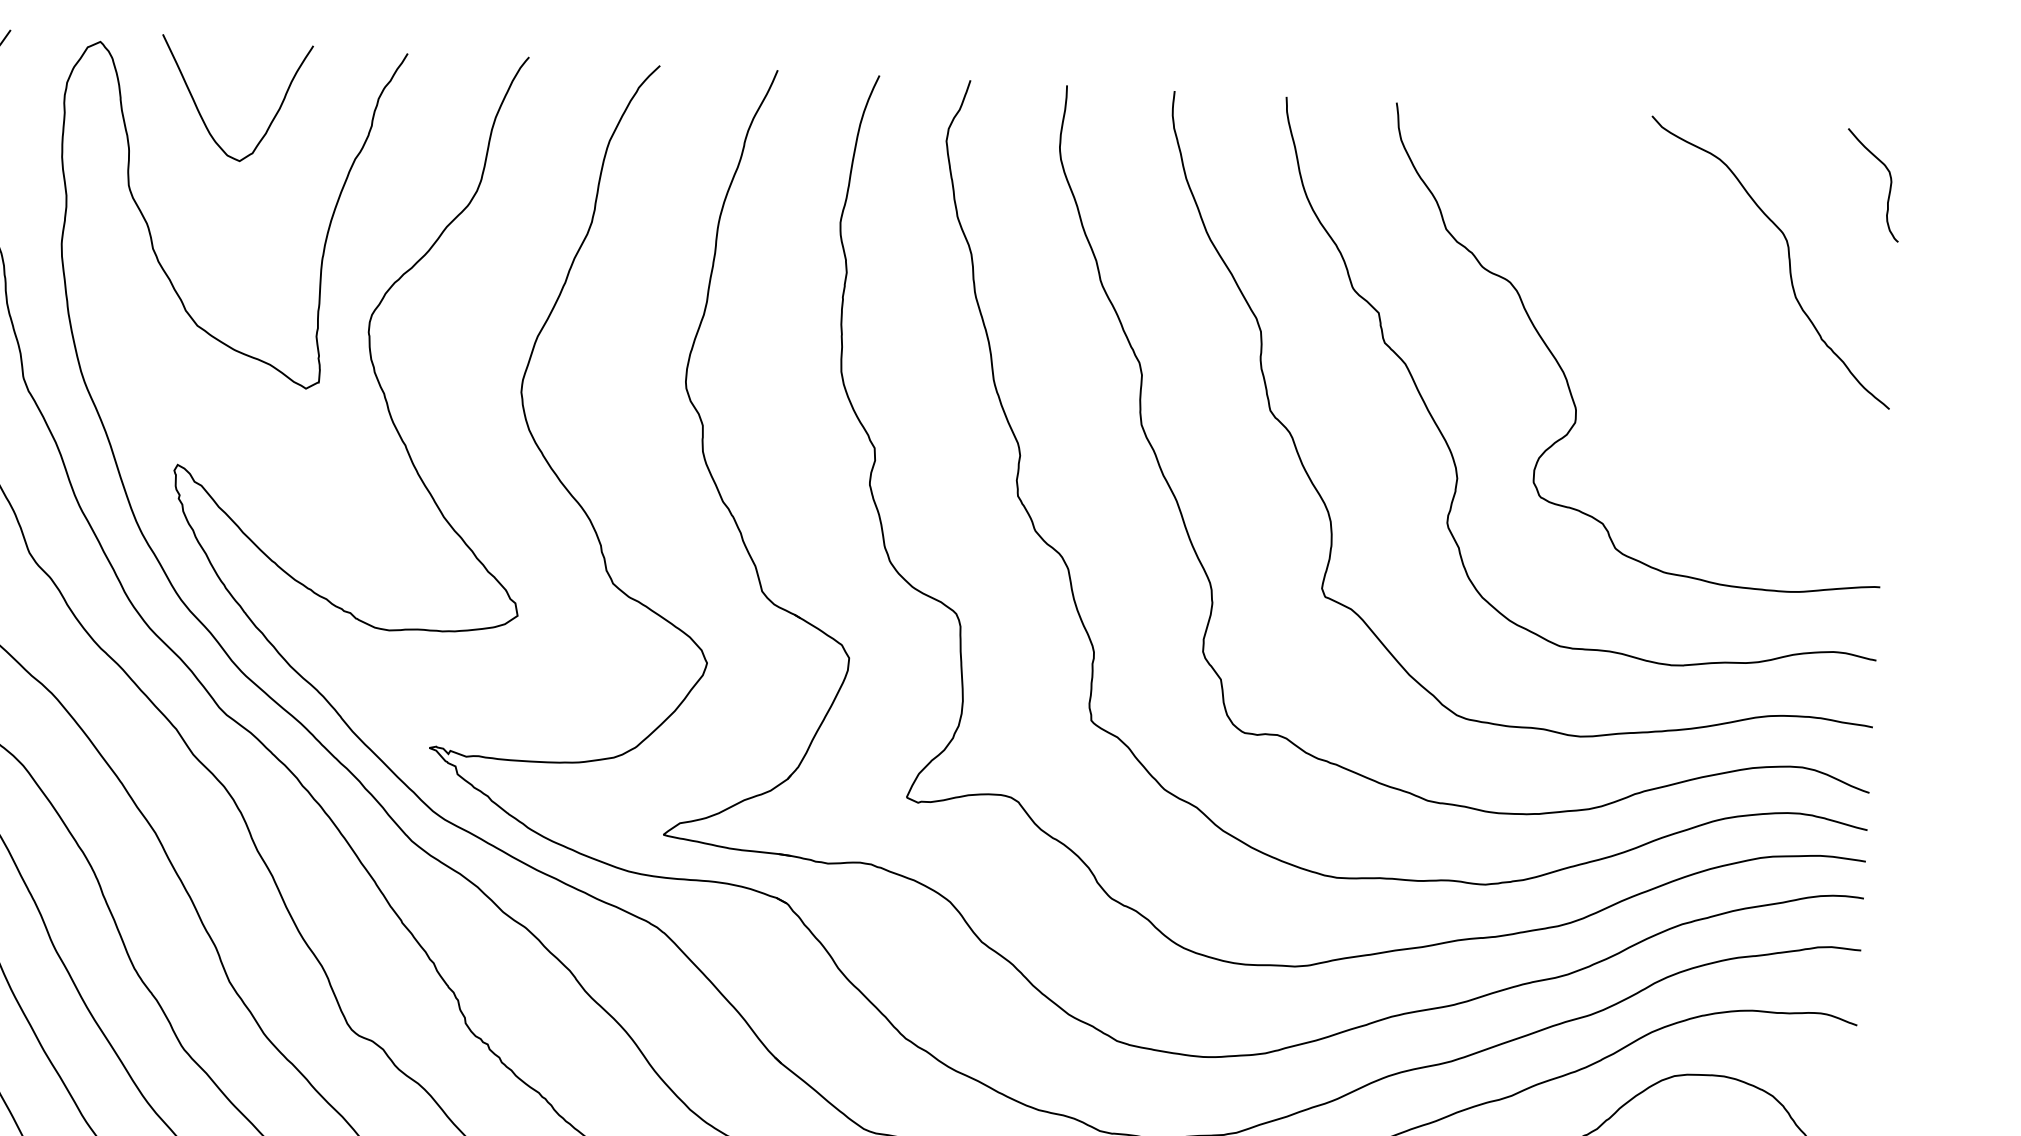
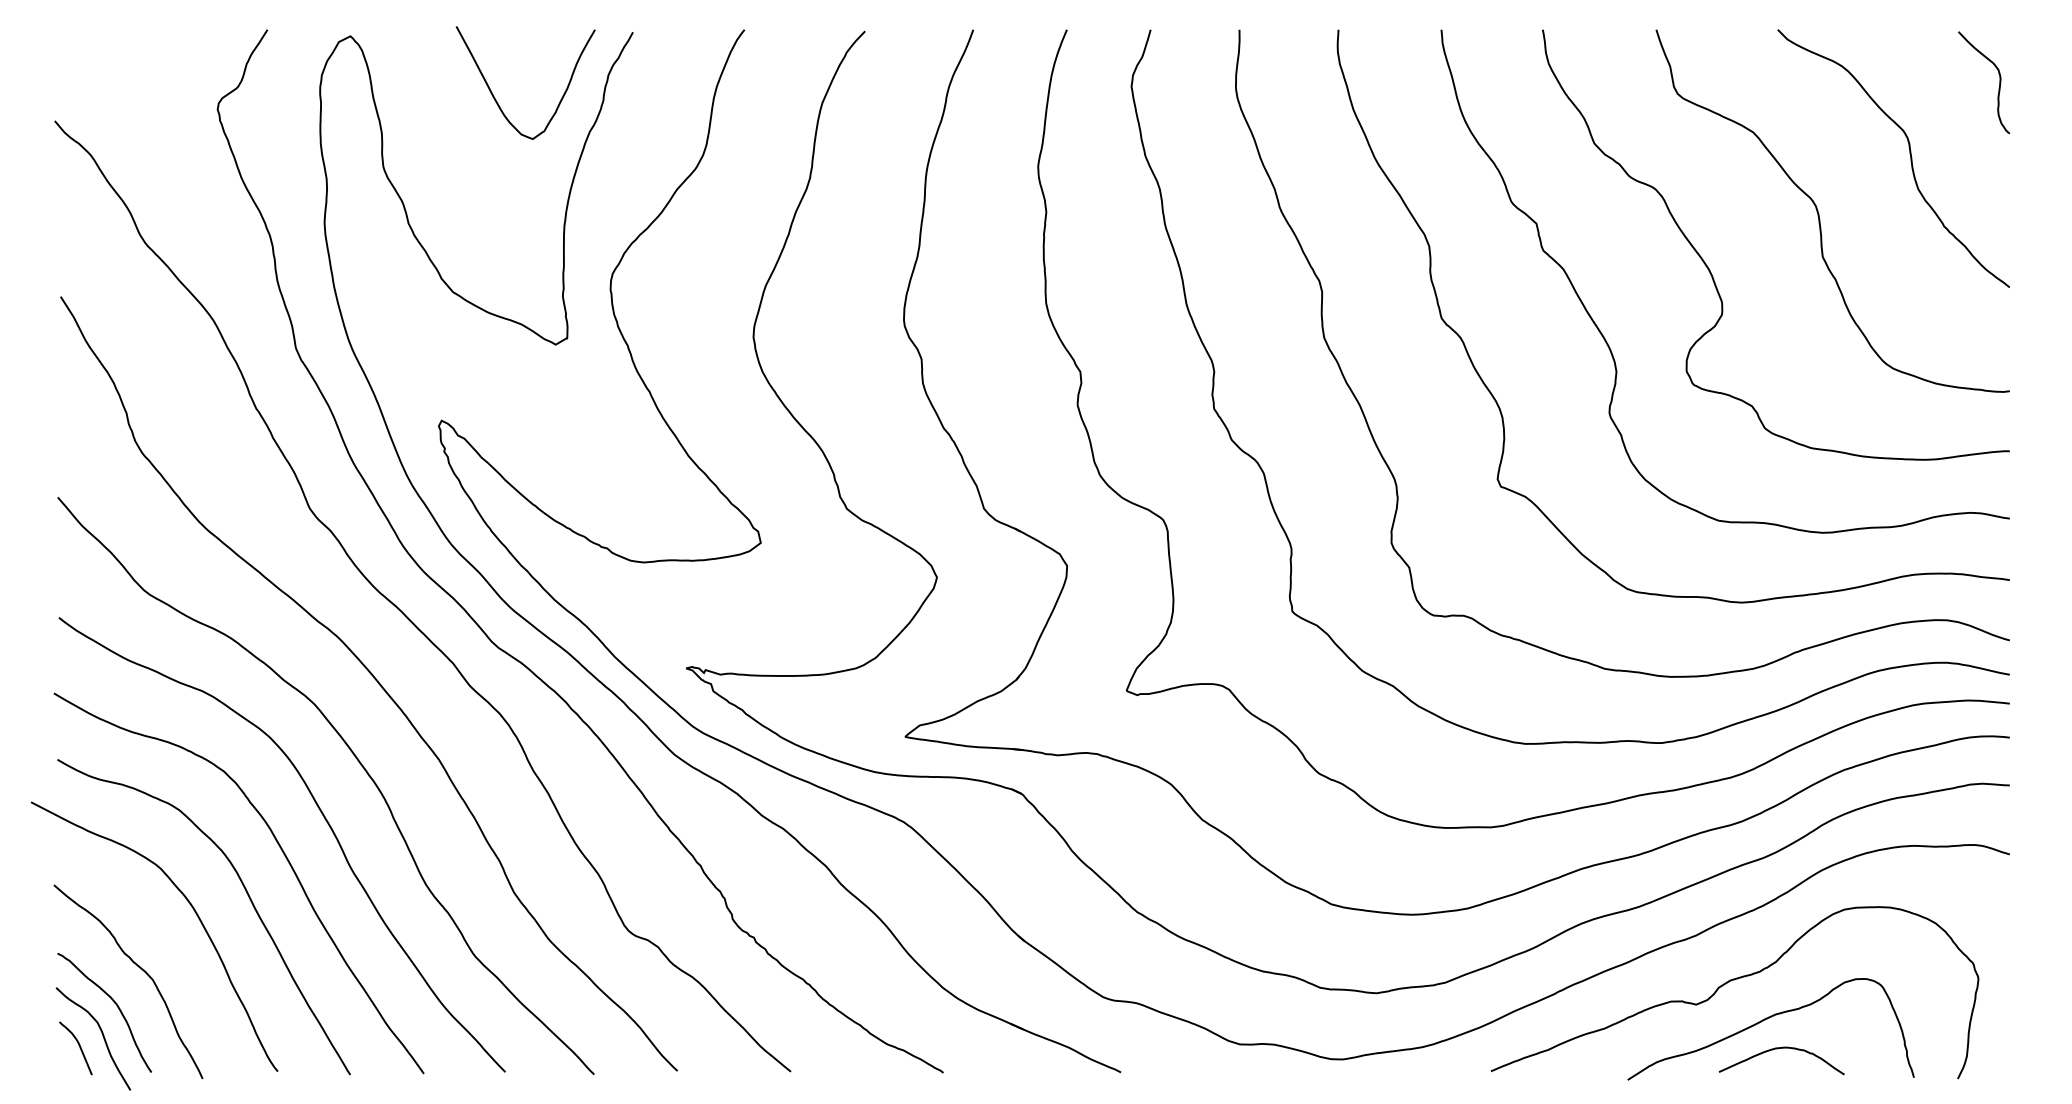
curve: (202, 116) -> (496, 99), moved
curve: (1686, 318) -> (1819, 213), added

